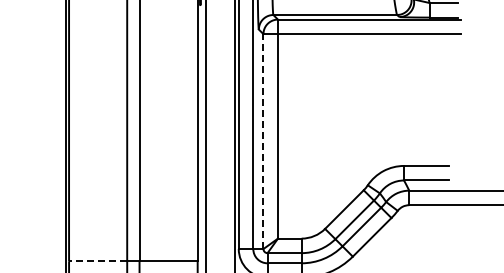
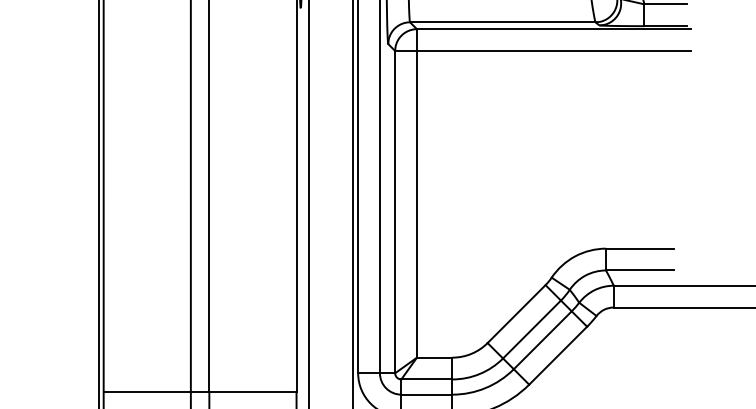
line: (263, 141) -> (395, 211), dashed -> solid
line: (97, 261) -> (146, 391), dashed -> solid

